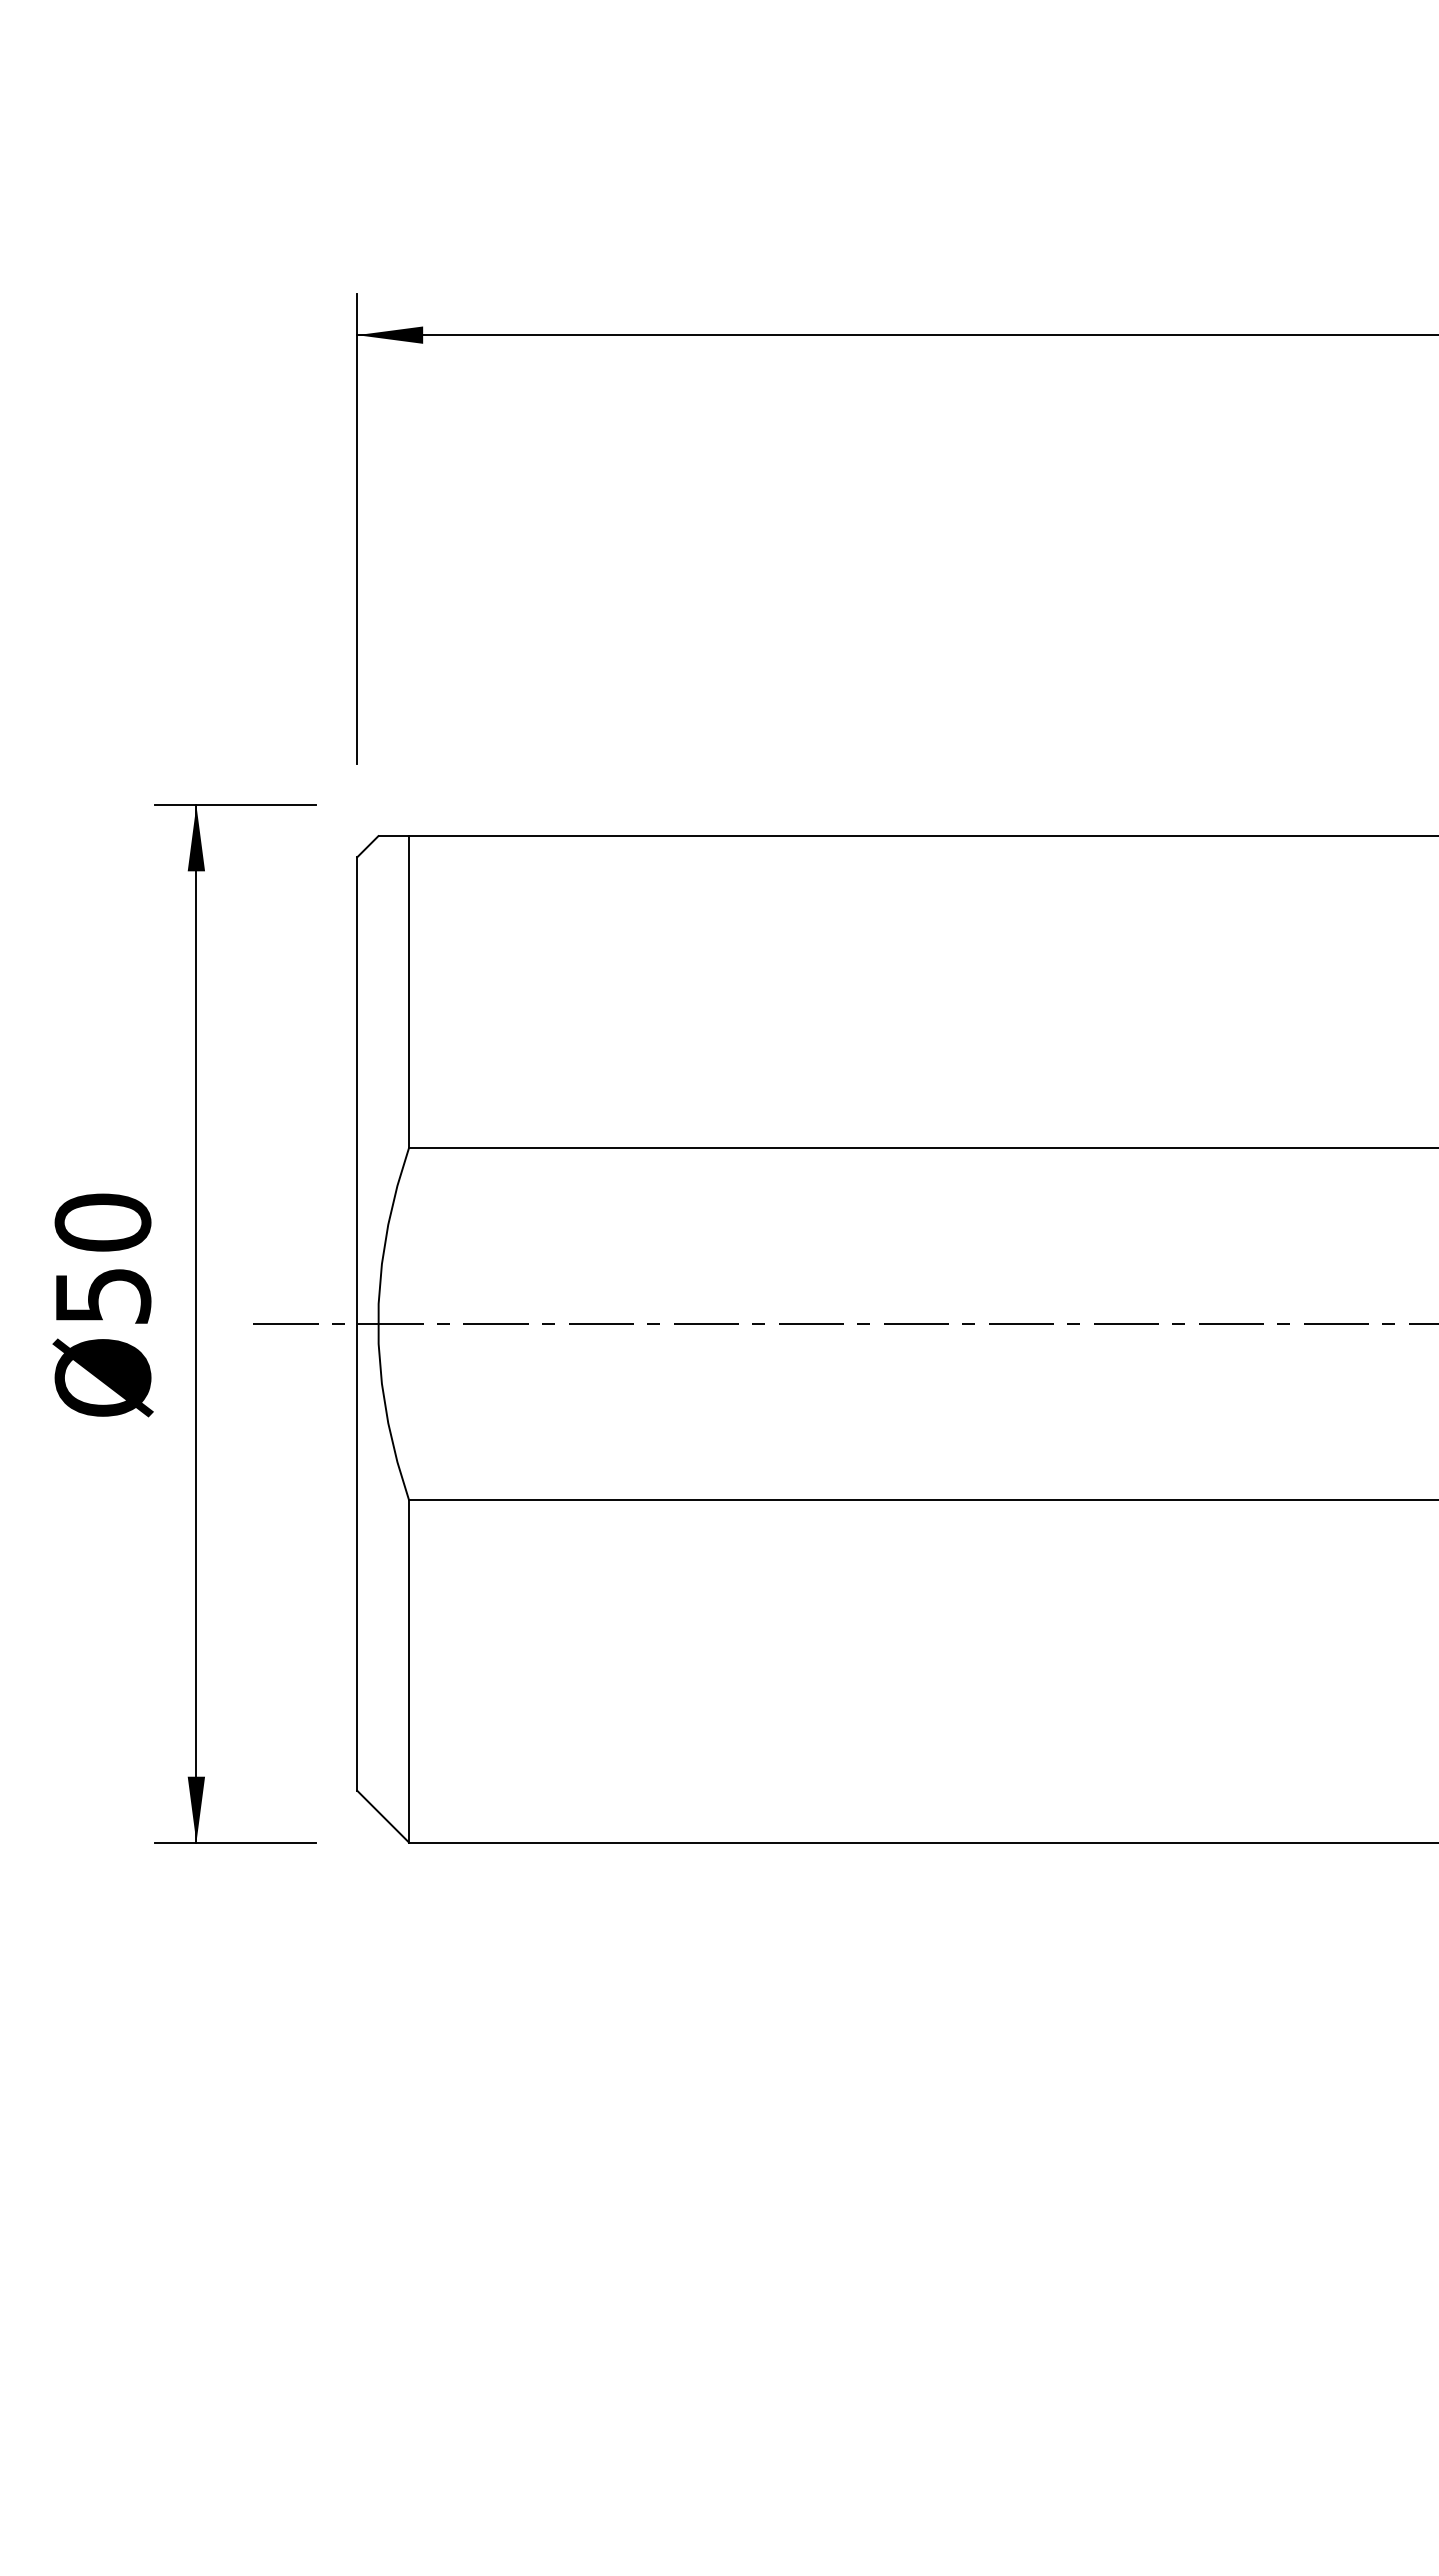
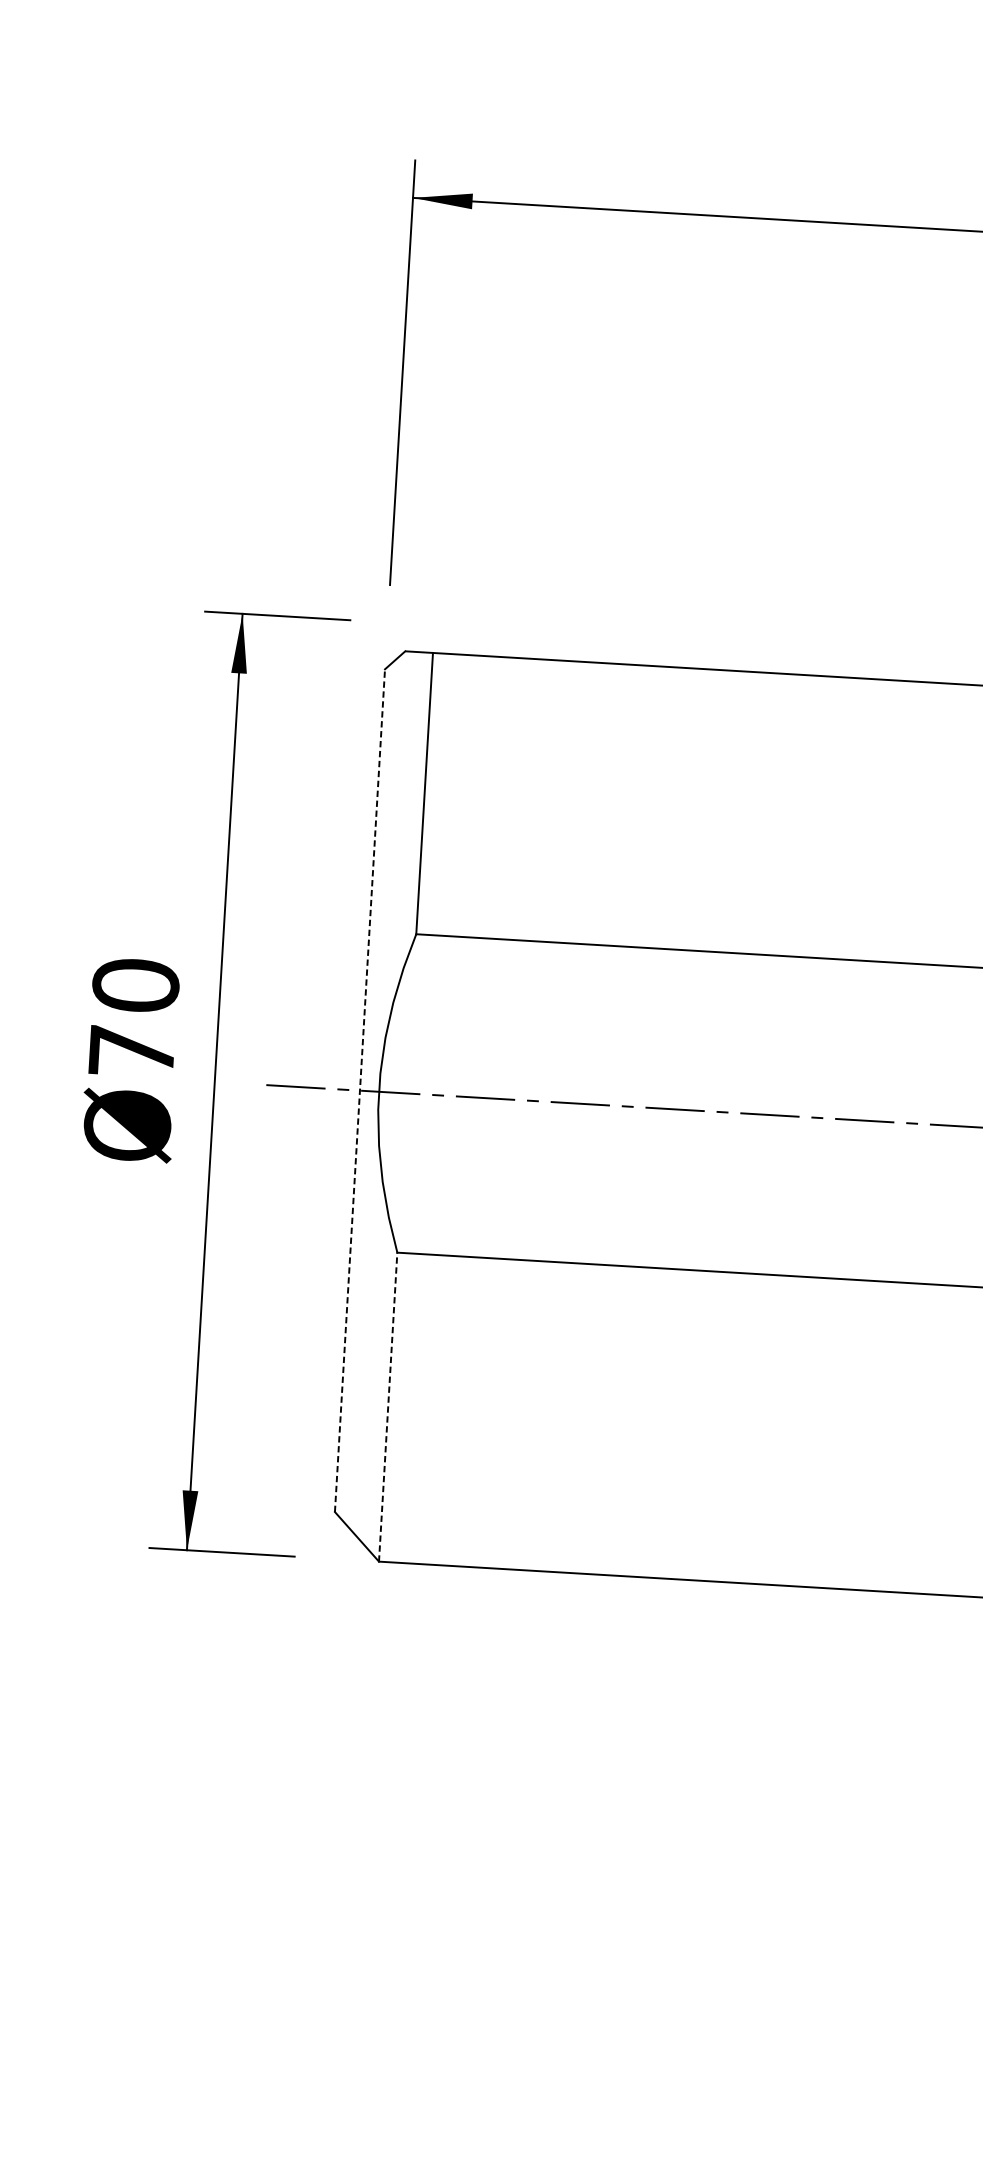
text: (103, 1296) -> (132, 1052), Ø50 -> Ø70
line: (357, 1324) -> (360, 1091), solid -> dashed
line: (409, 1671) -> (388, 1407), solid -> dashed

